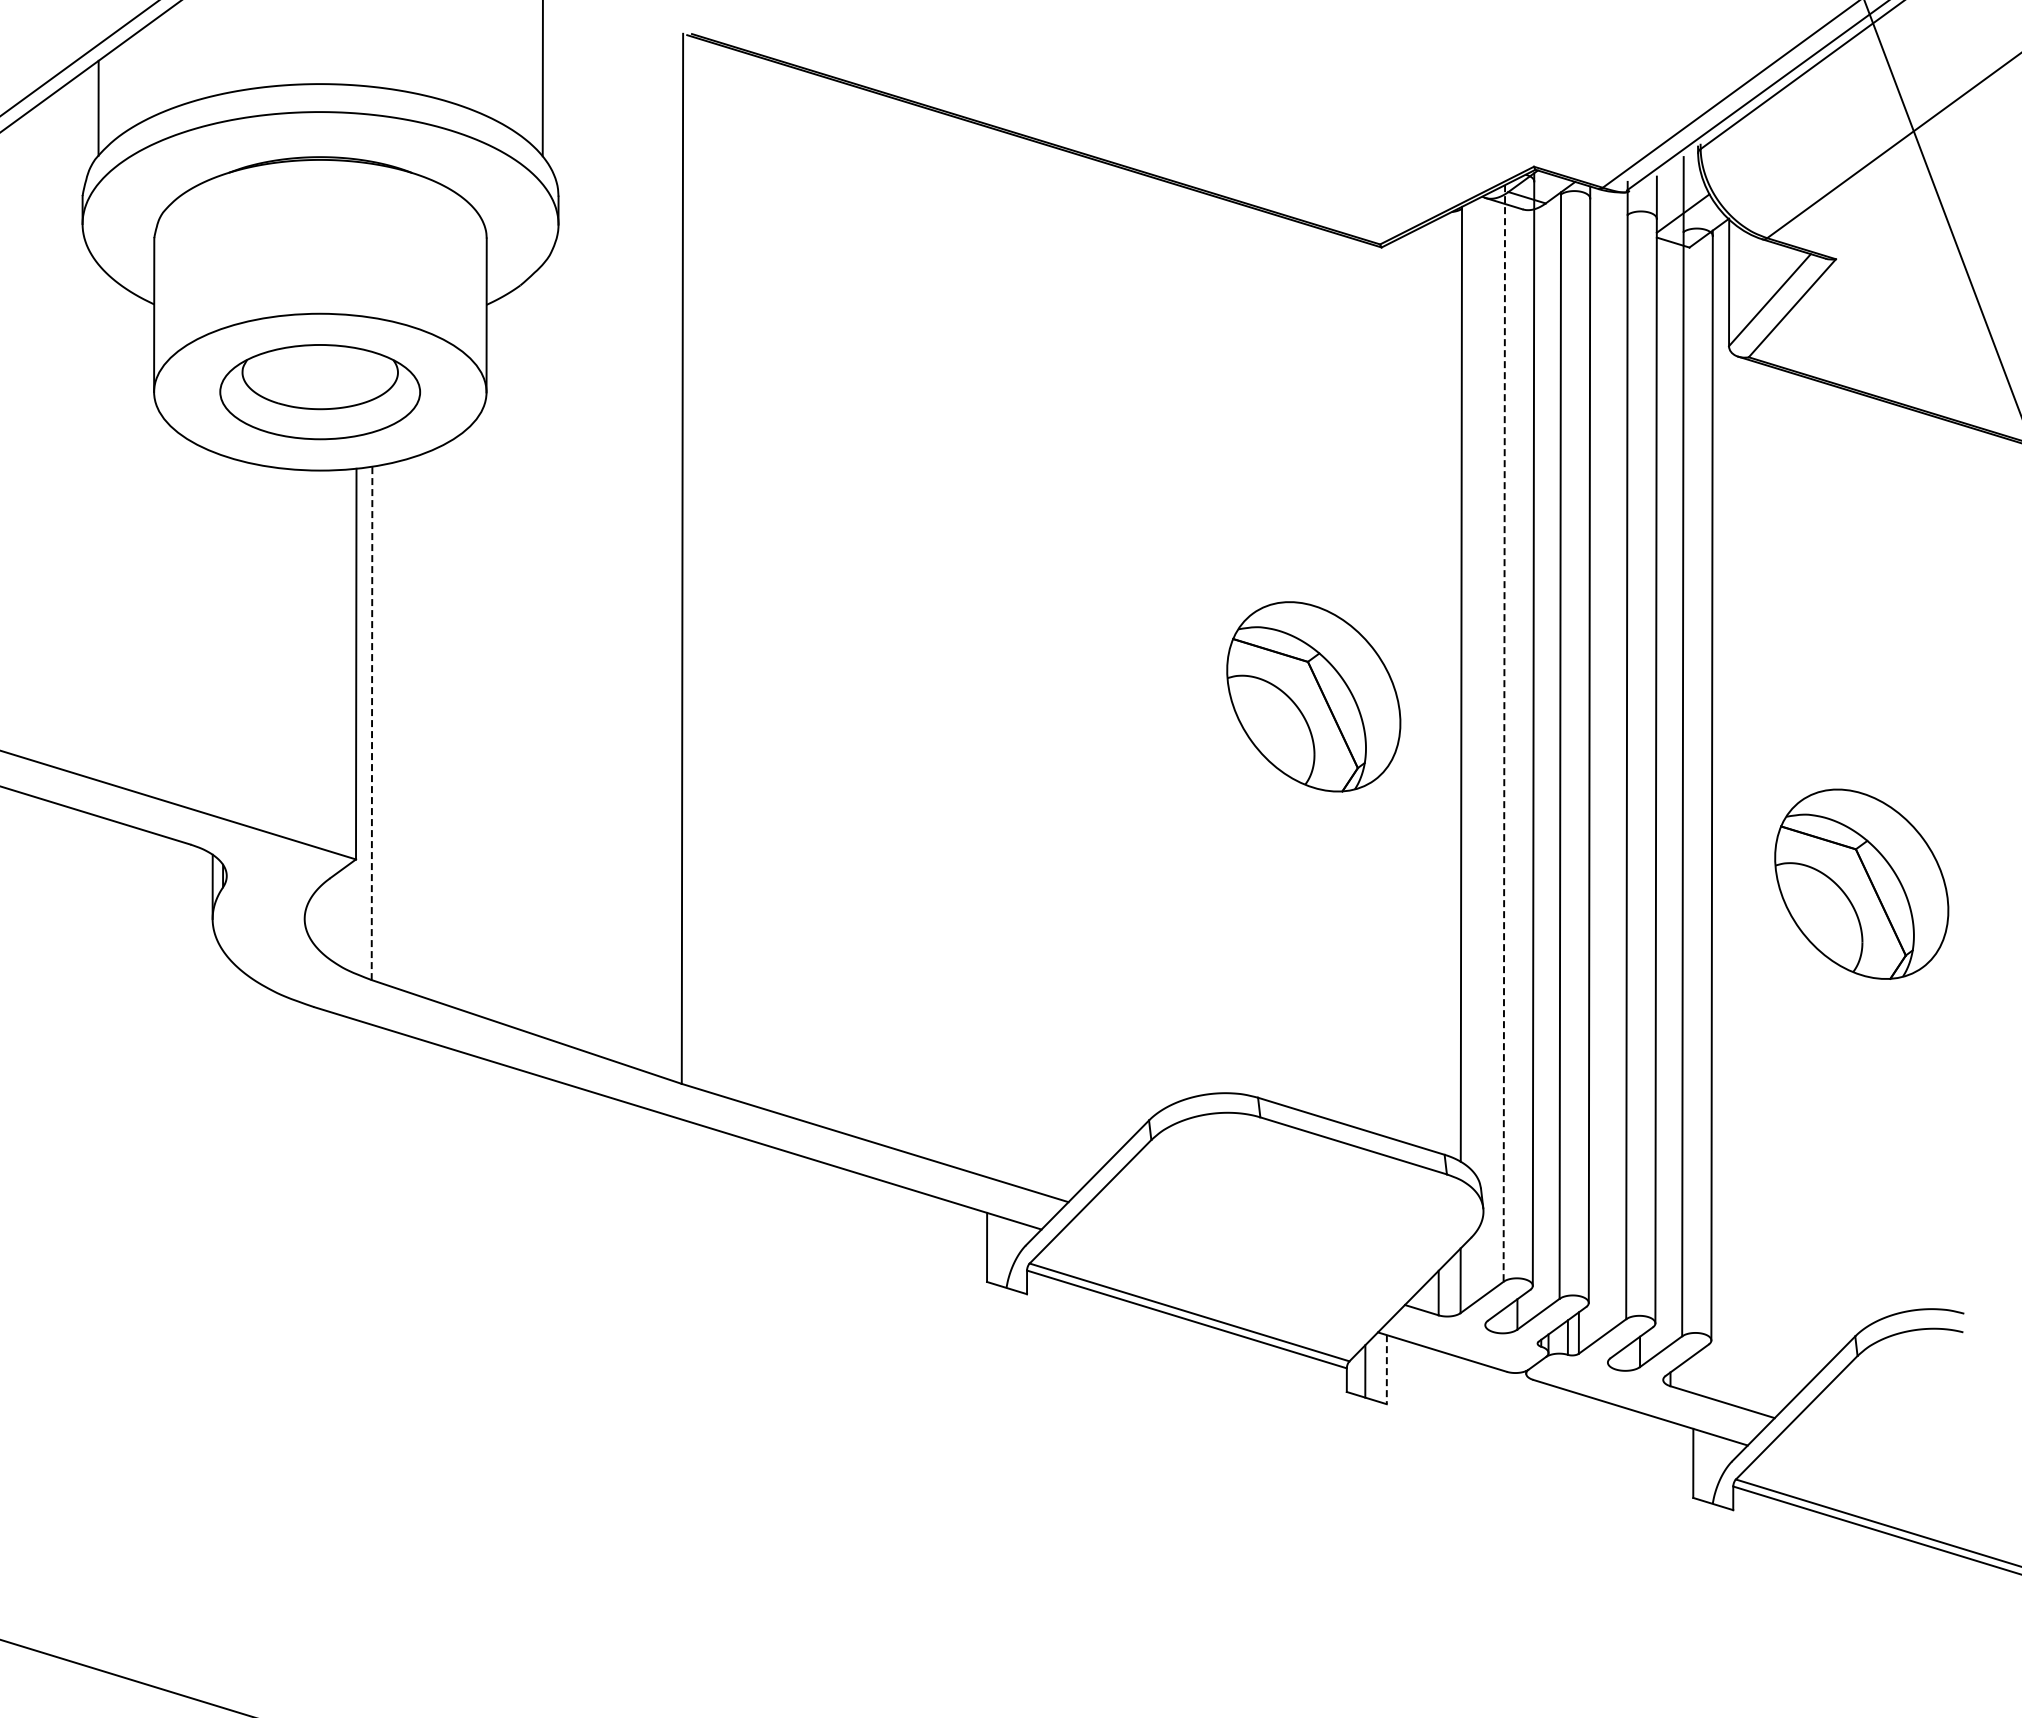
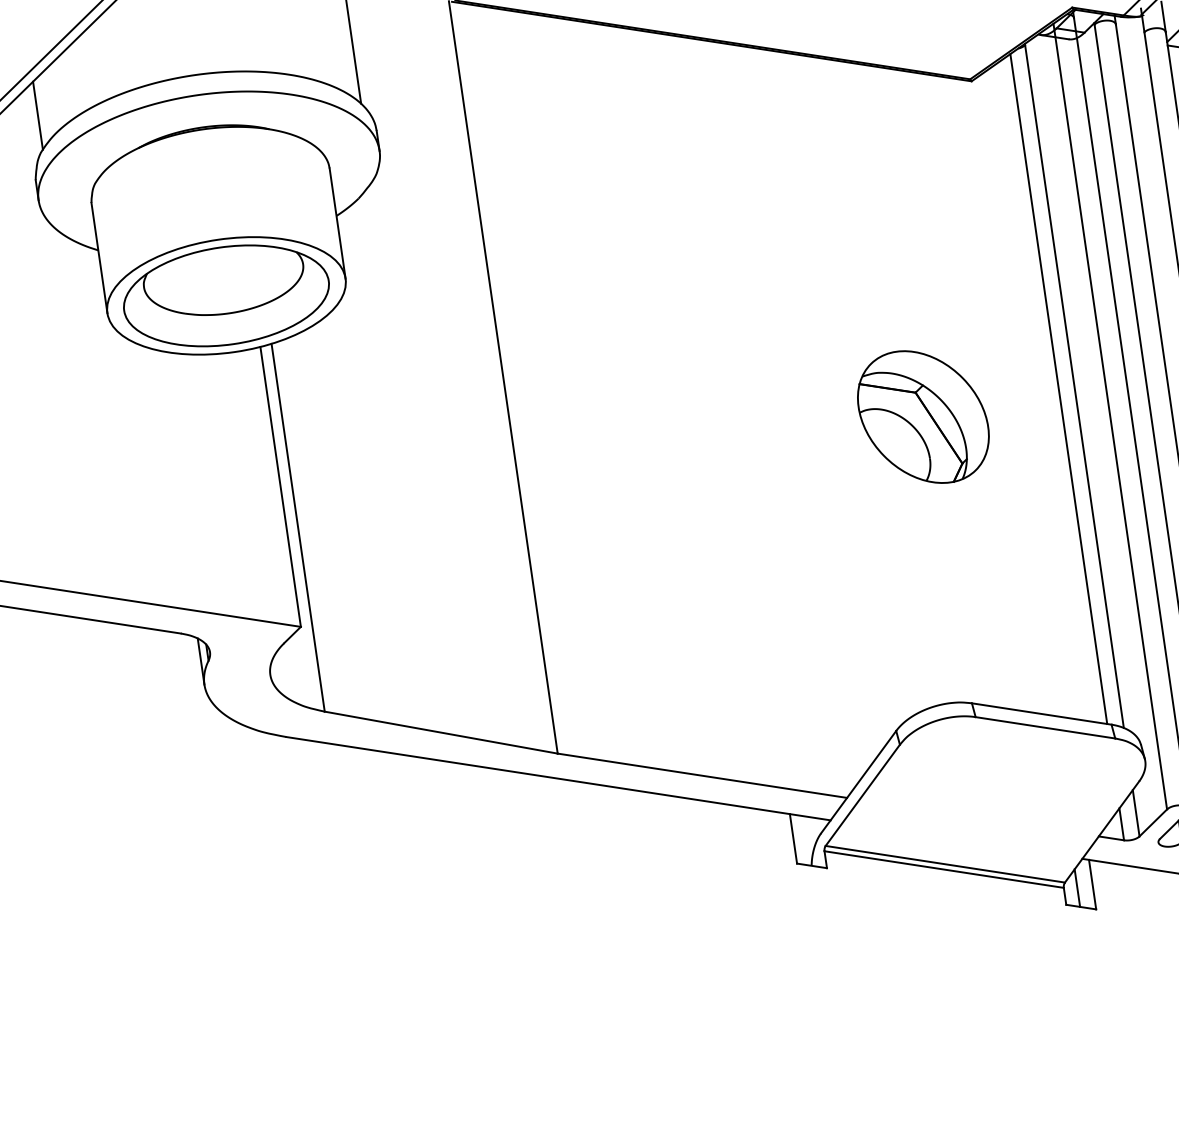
part: (319, 391) -> (225, 295), size x1.43
line: (1439, 685) -> (1058, 389), added
part: (1313, 696) -> (923, 416), moved
line: (372, 723) -> (298, 527), dashed -> solid
line: (1504, 733) -> (1110, 416), dashed -> solid
line: (1386, 1369) -> (1092, 884), dashed -> solid

